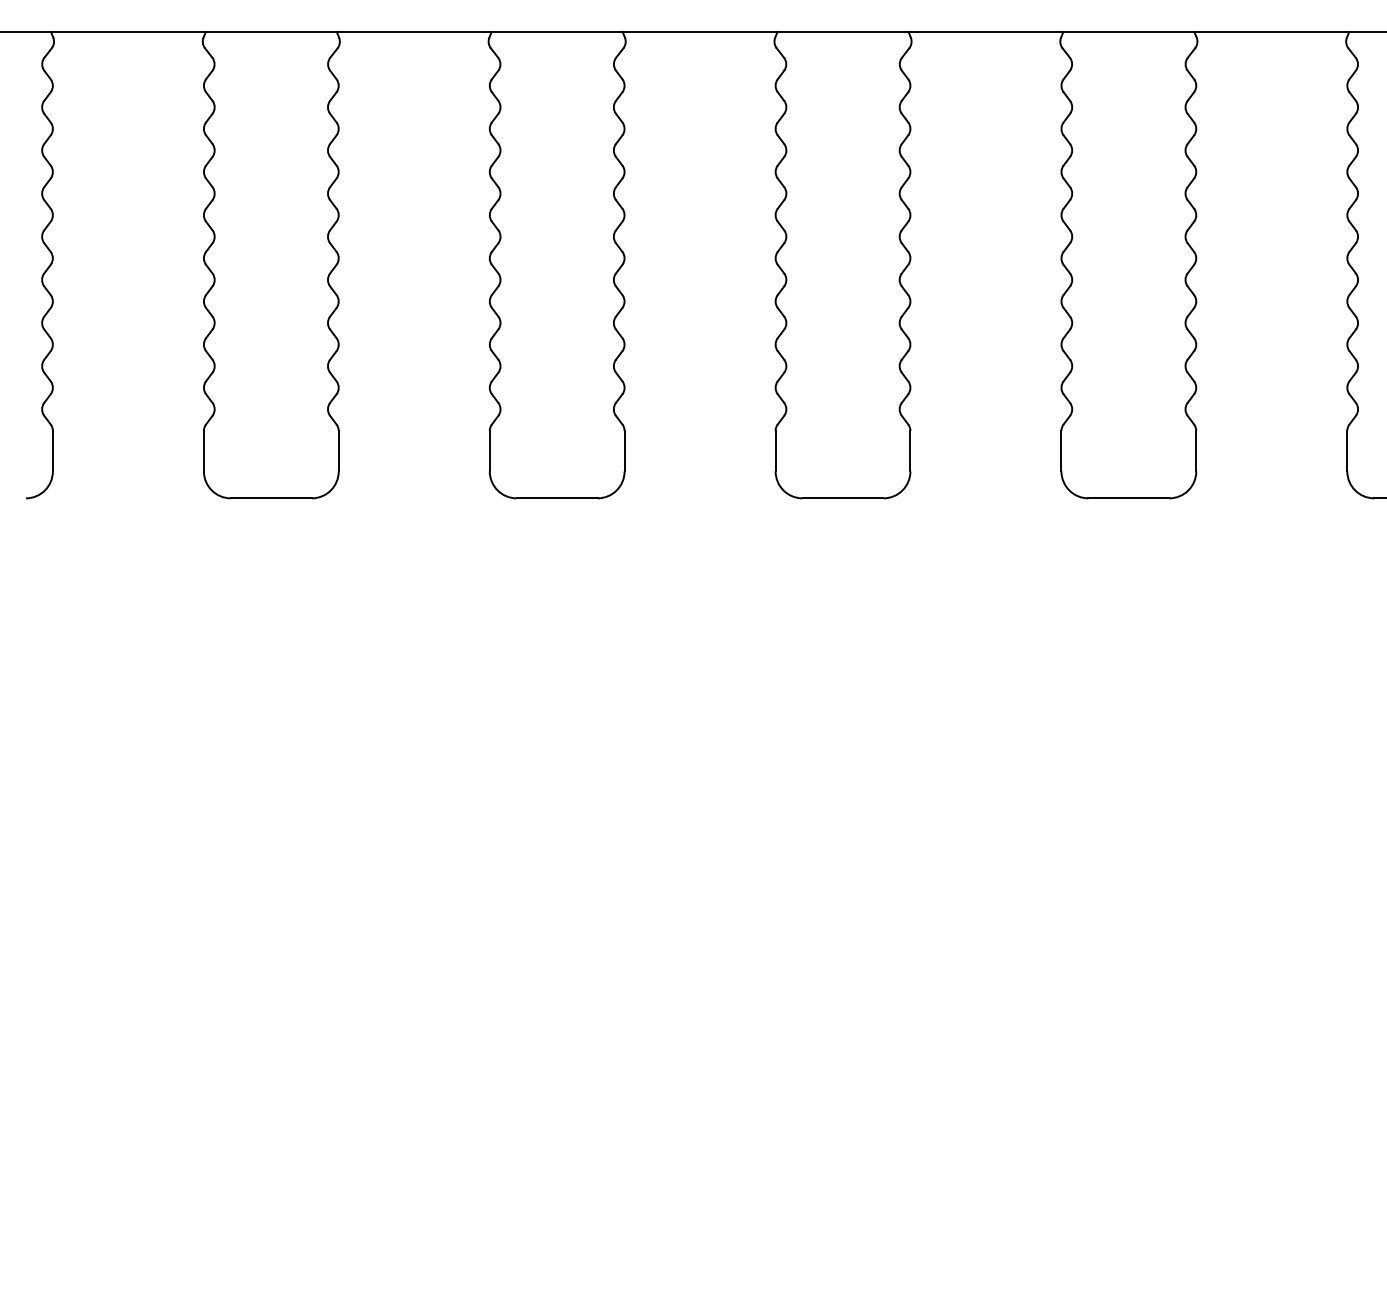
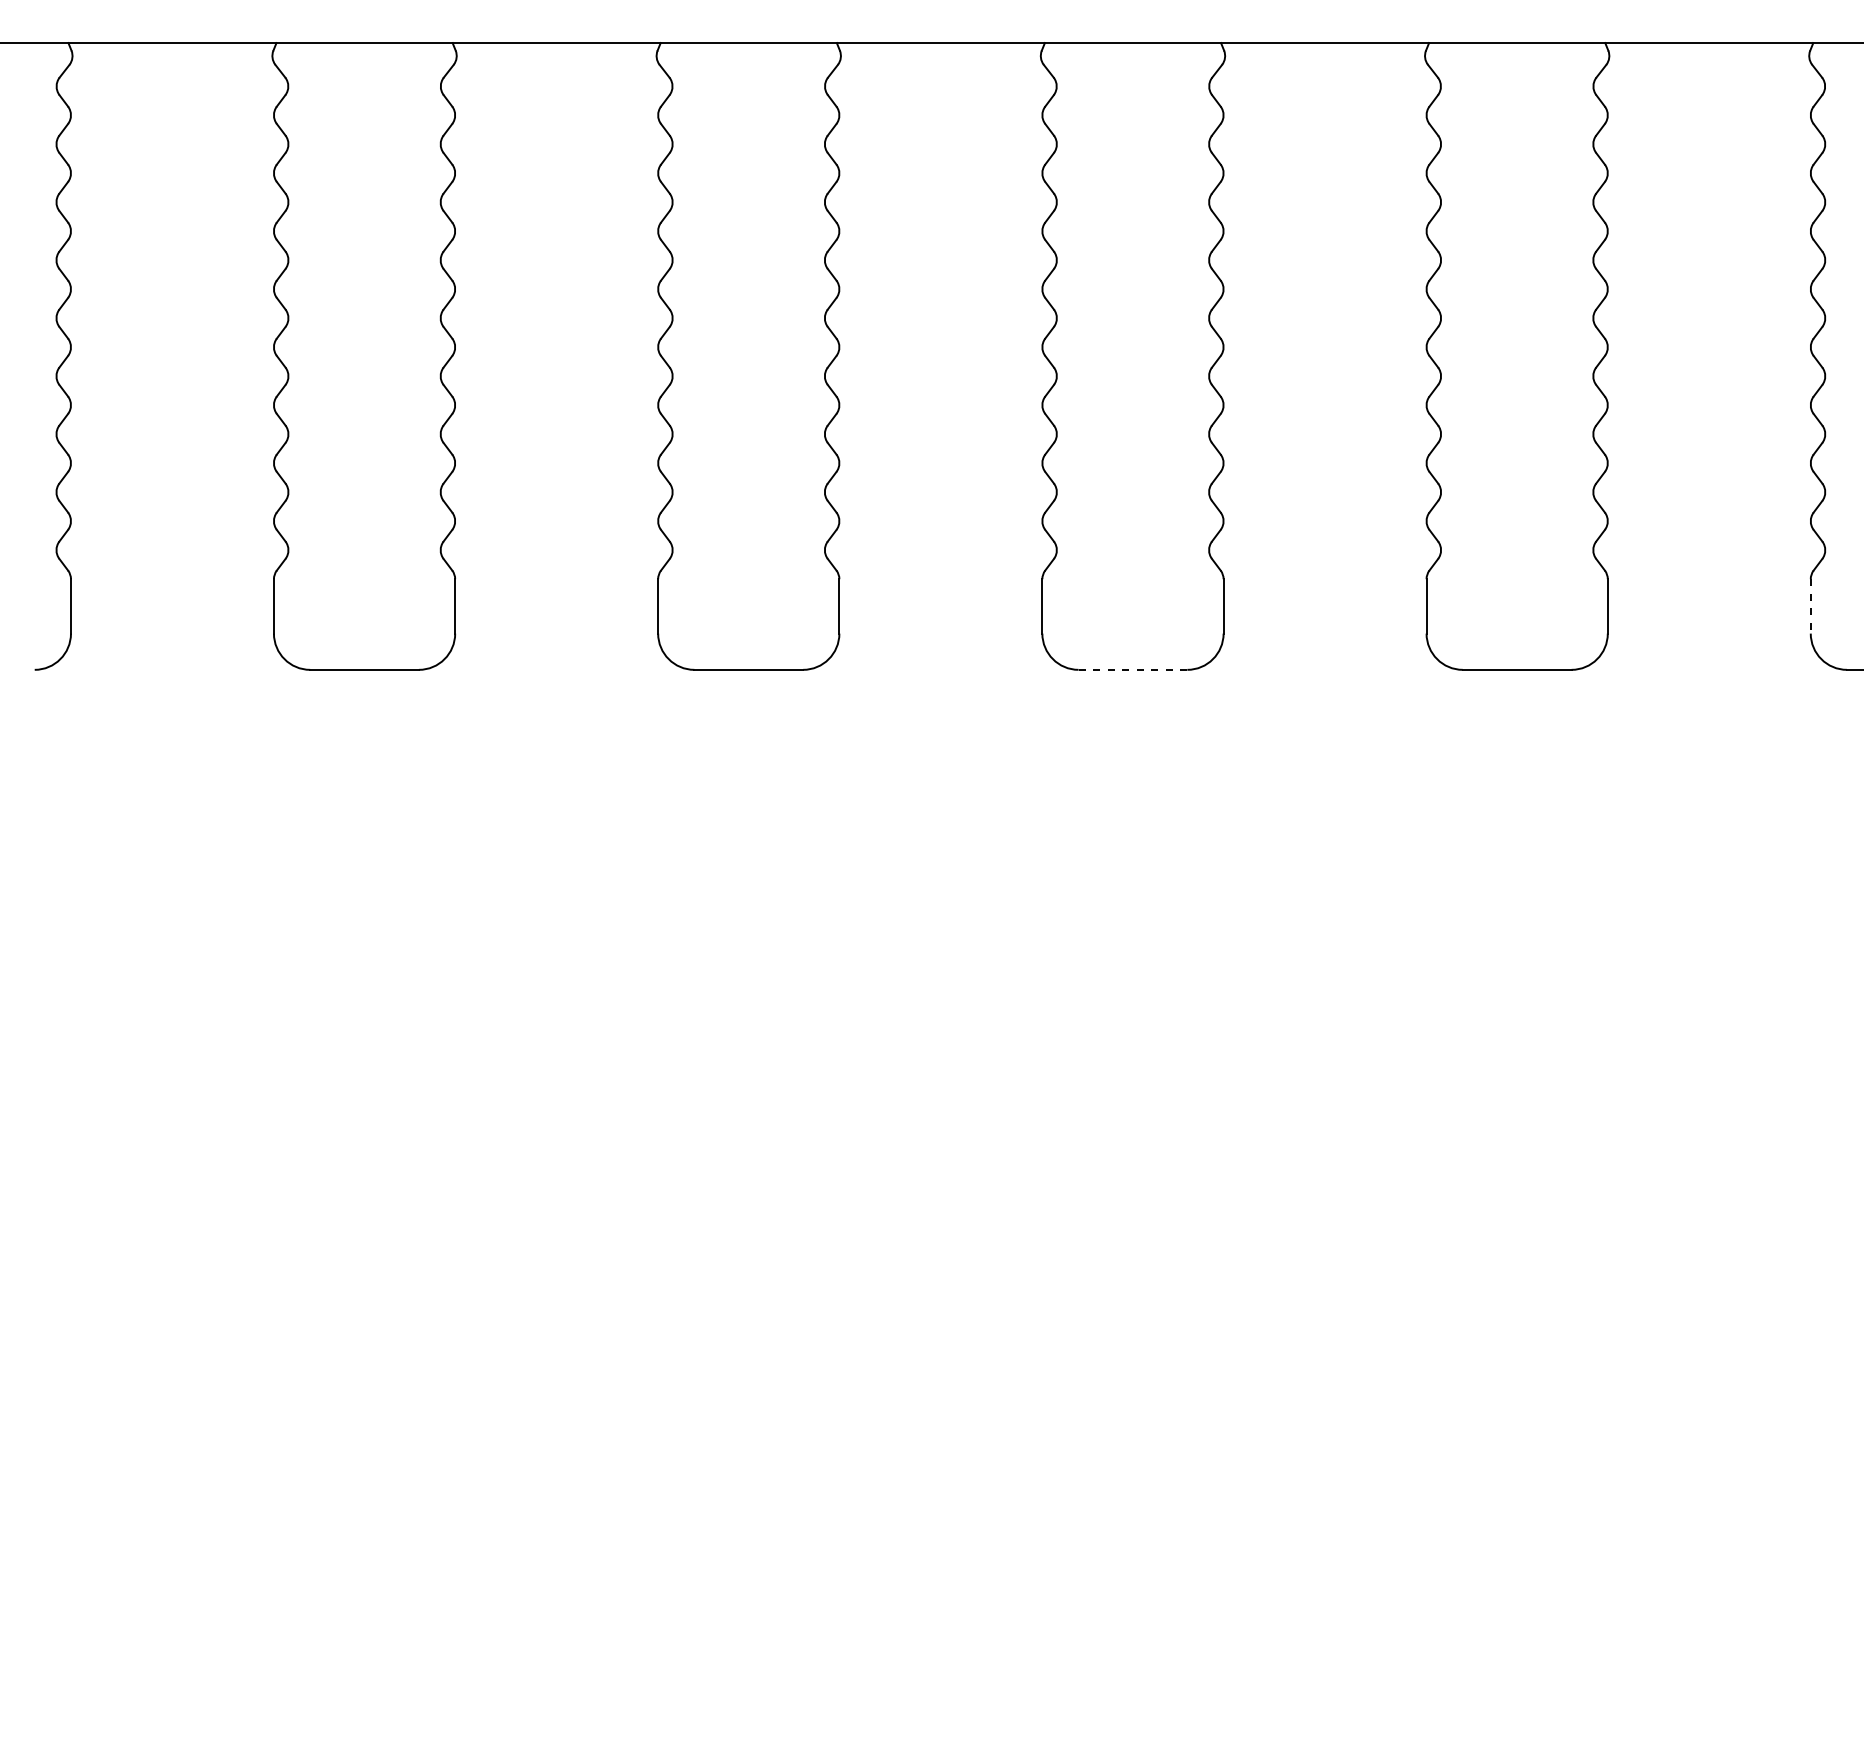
line: (1347, 451) -> (1810, 606), solid -> dashed
line: (843, 498) -> (1133, 669), solid -> dashed

